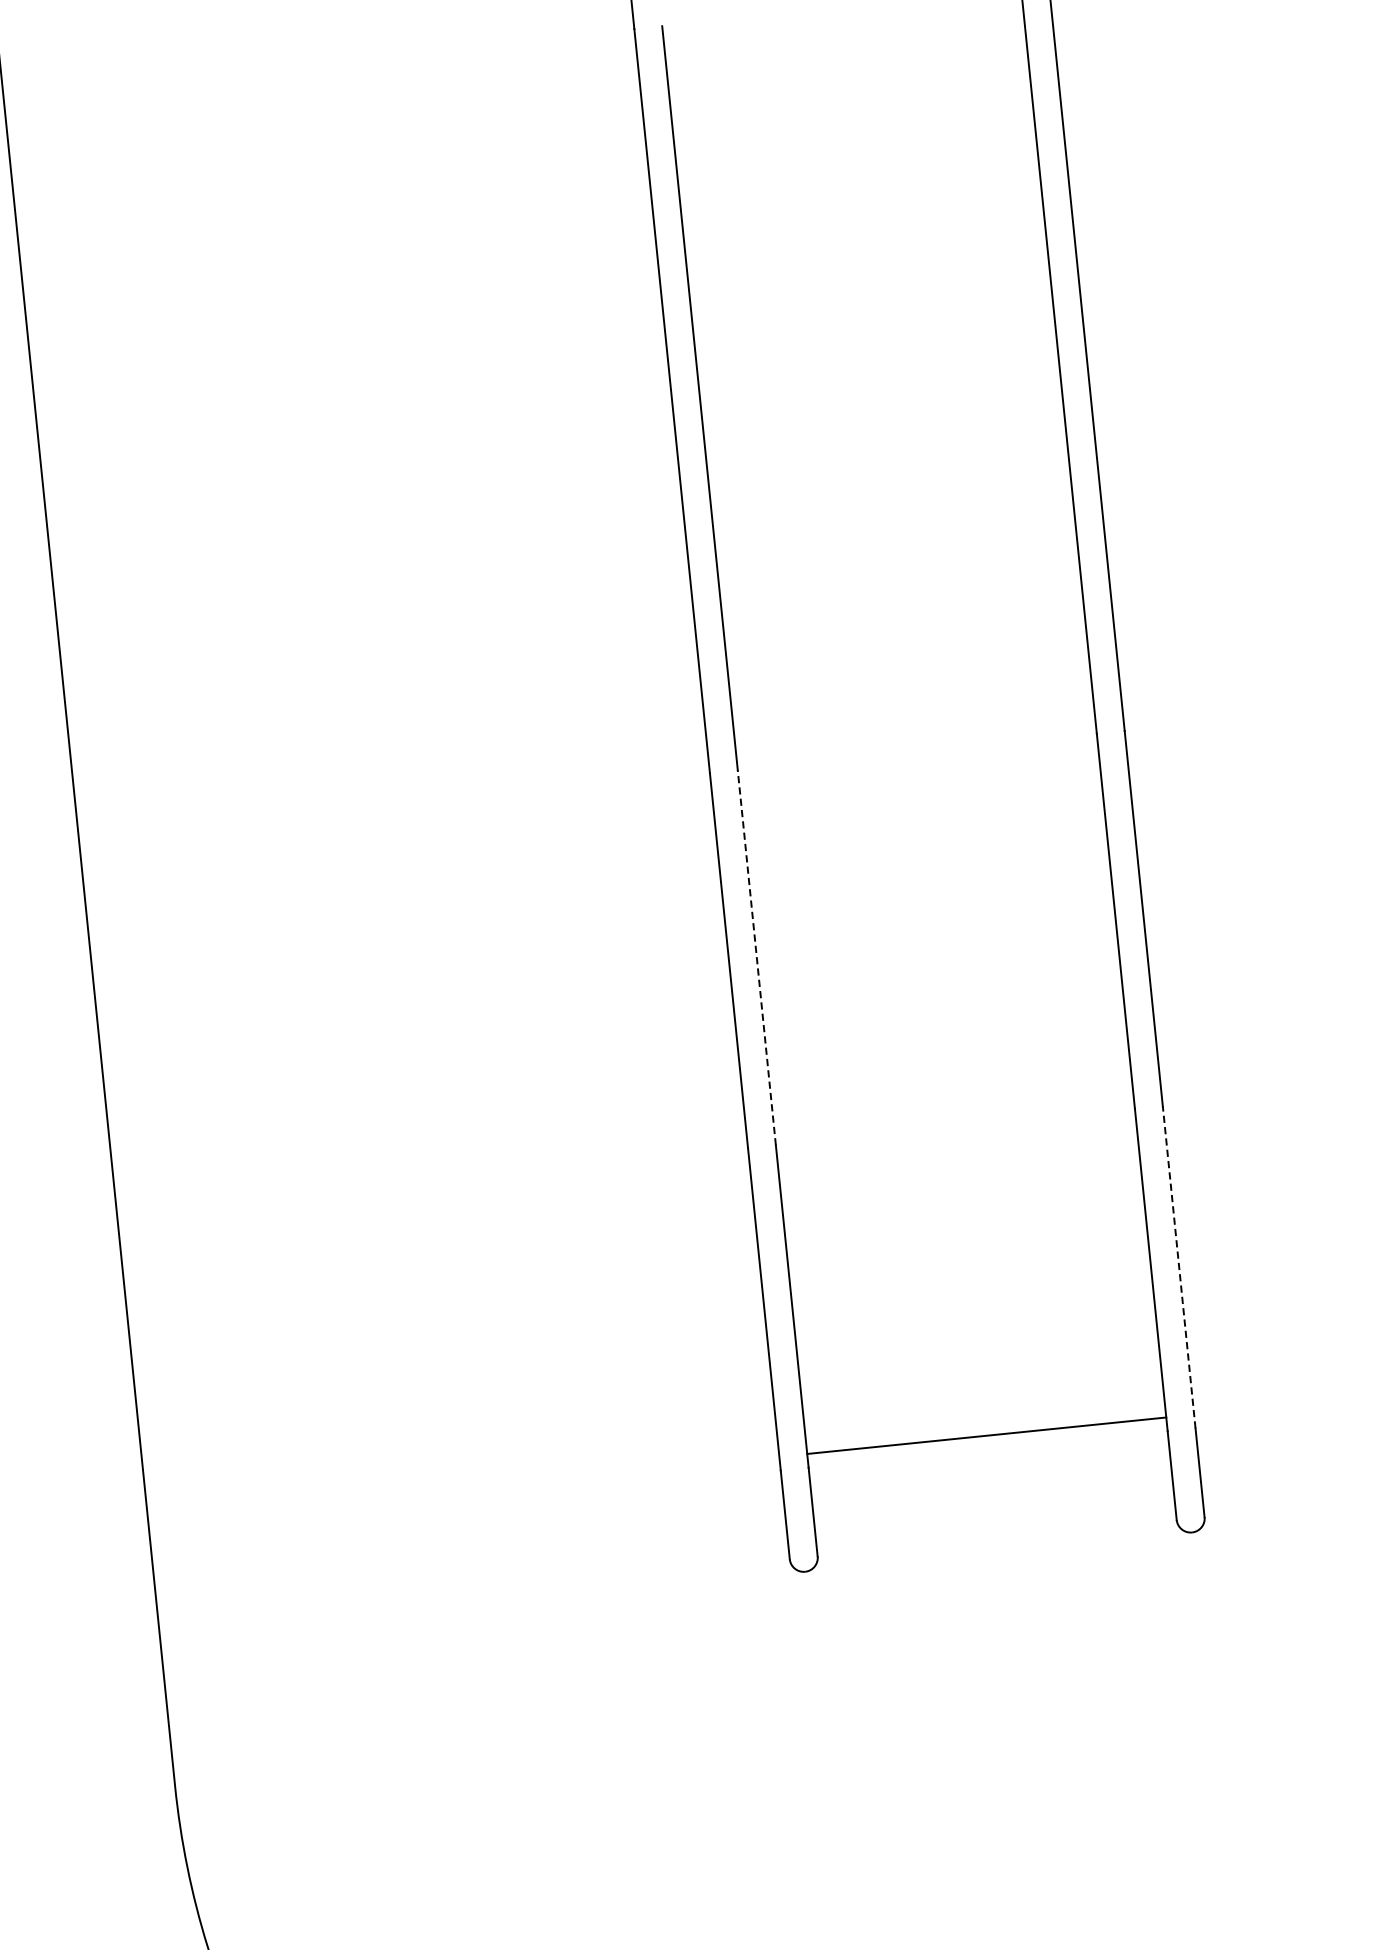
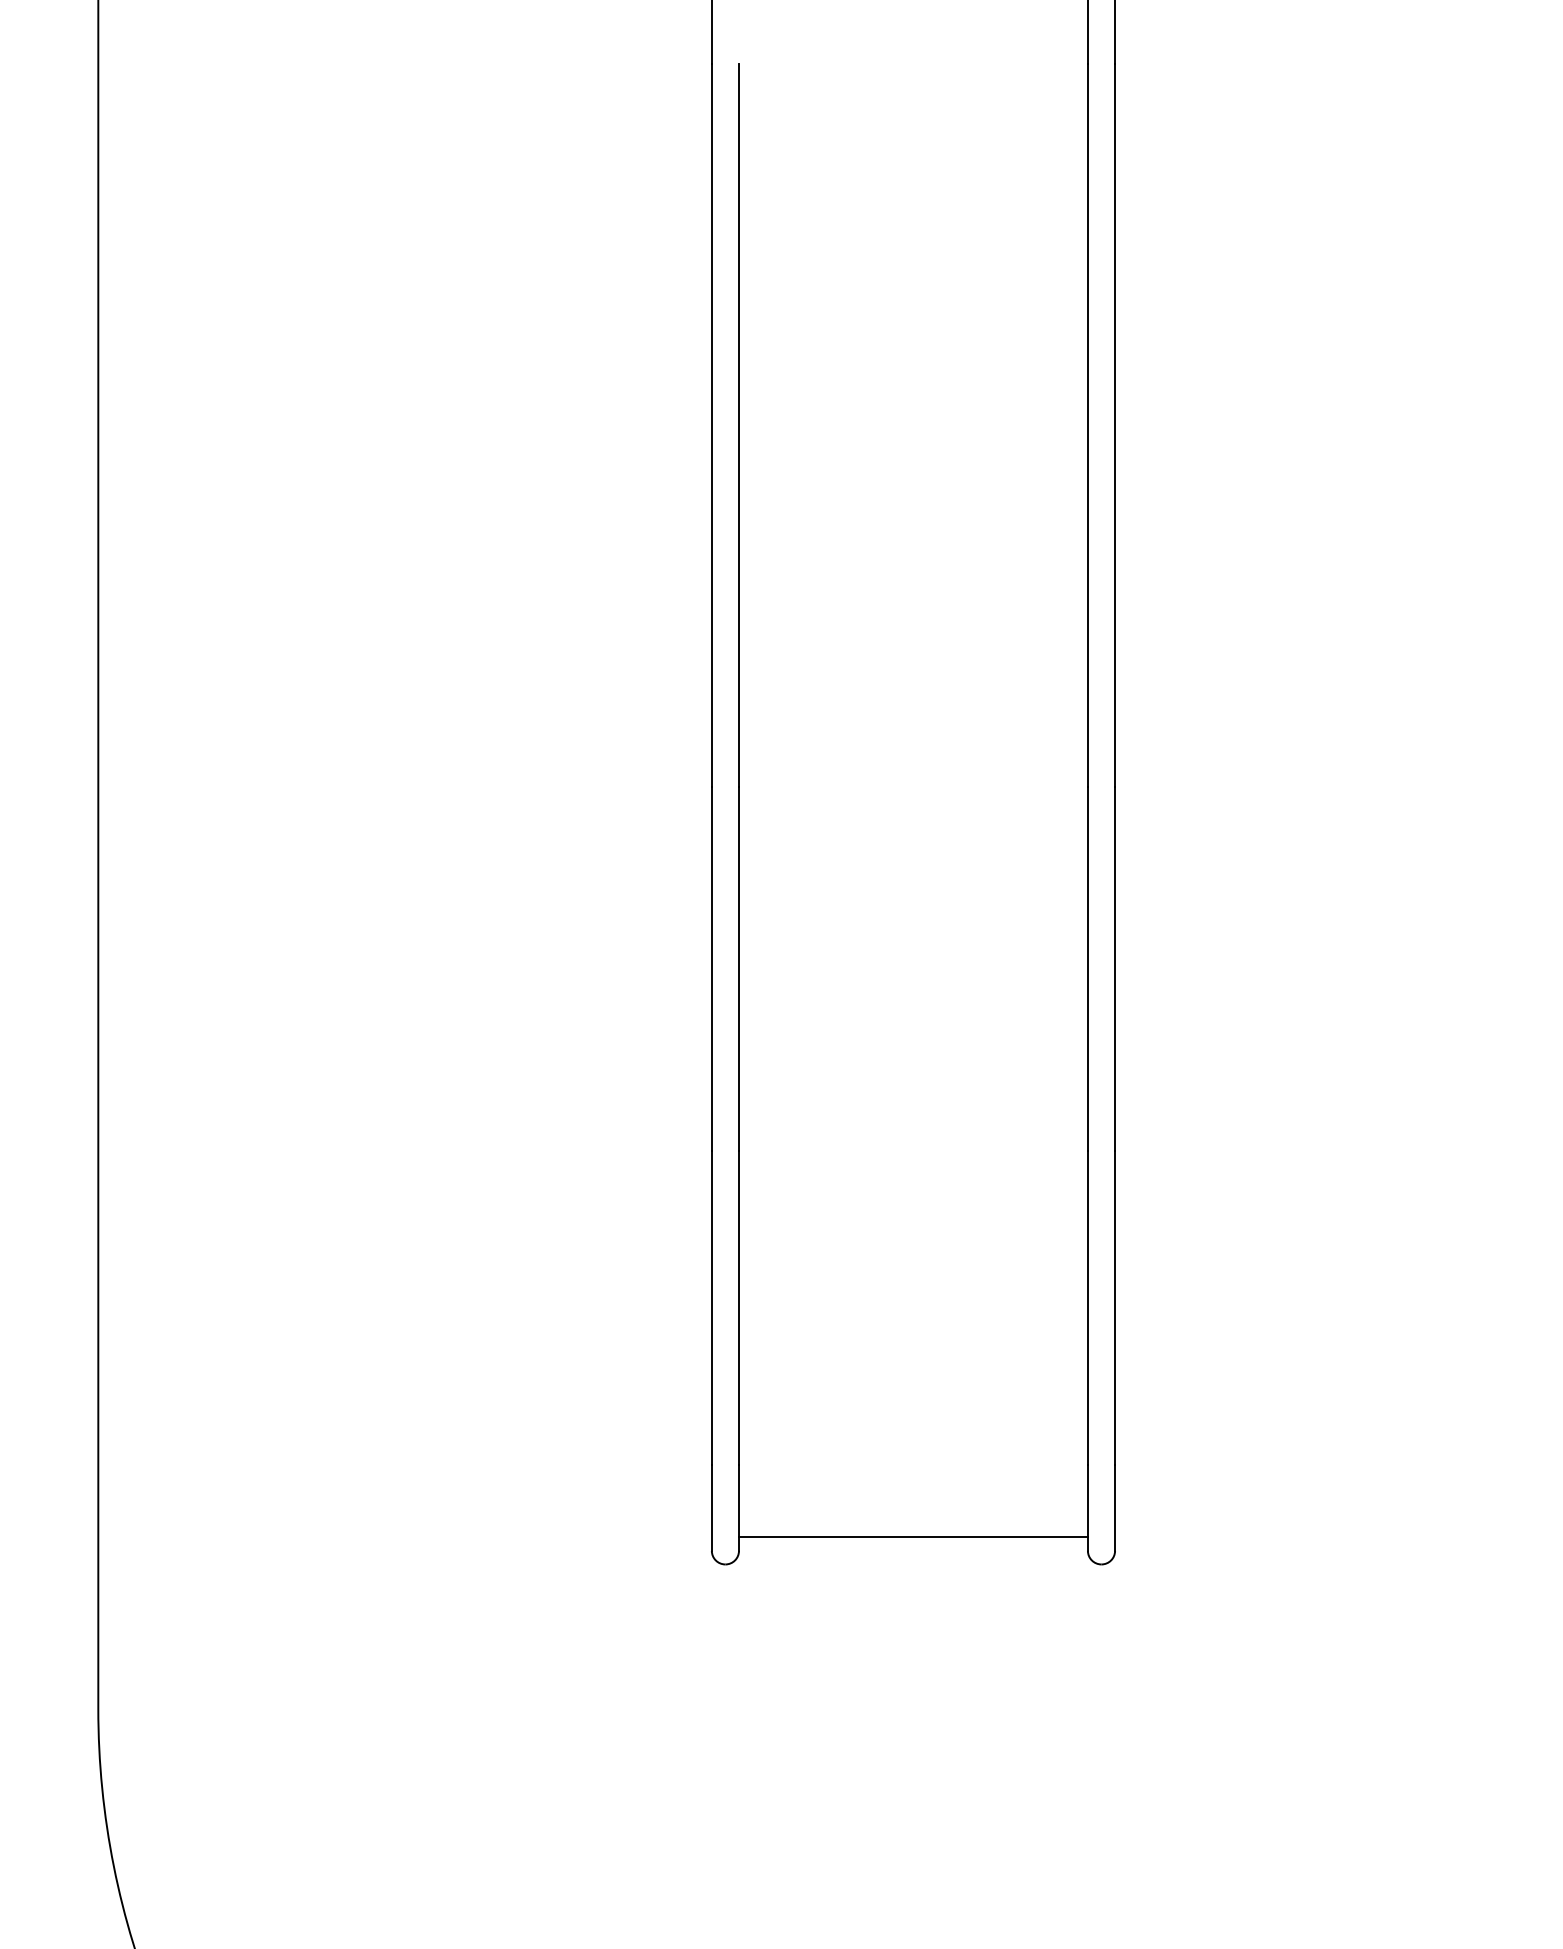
line: (756, 957) -> (738, 968), dashed -> solid
line: (1179, 1267) -> (1115, 1308), dashed -> solid
line: (985, 1436) -> (912, 1537), moved

